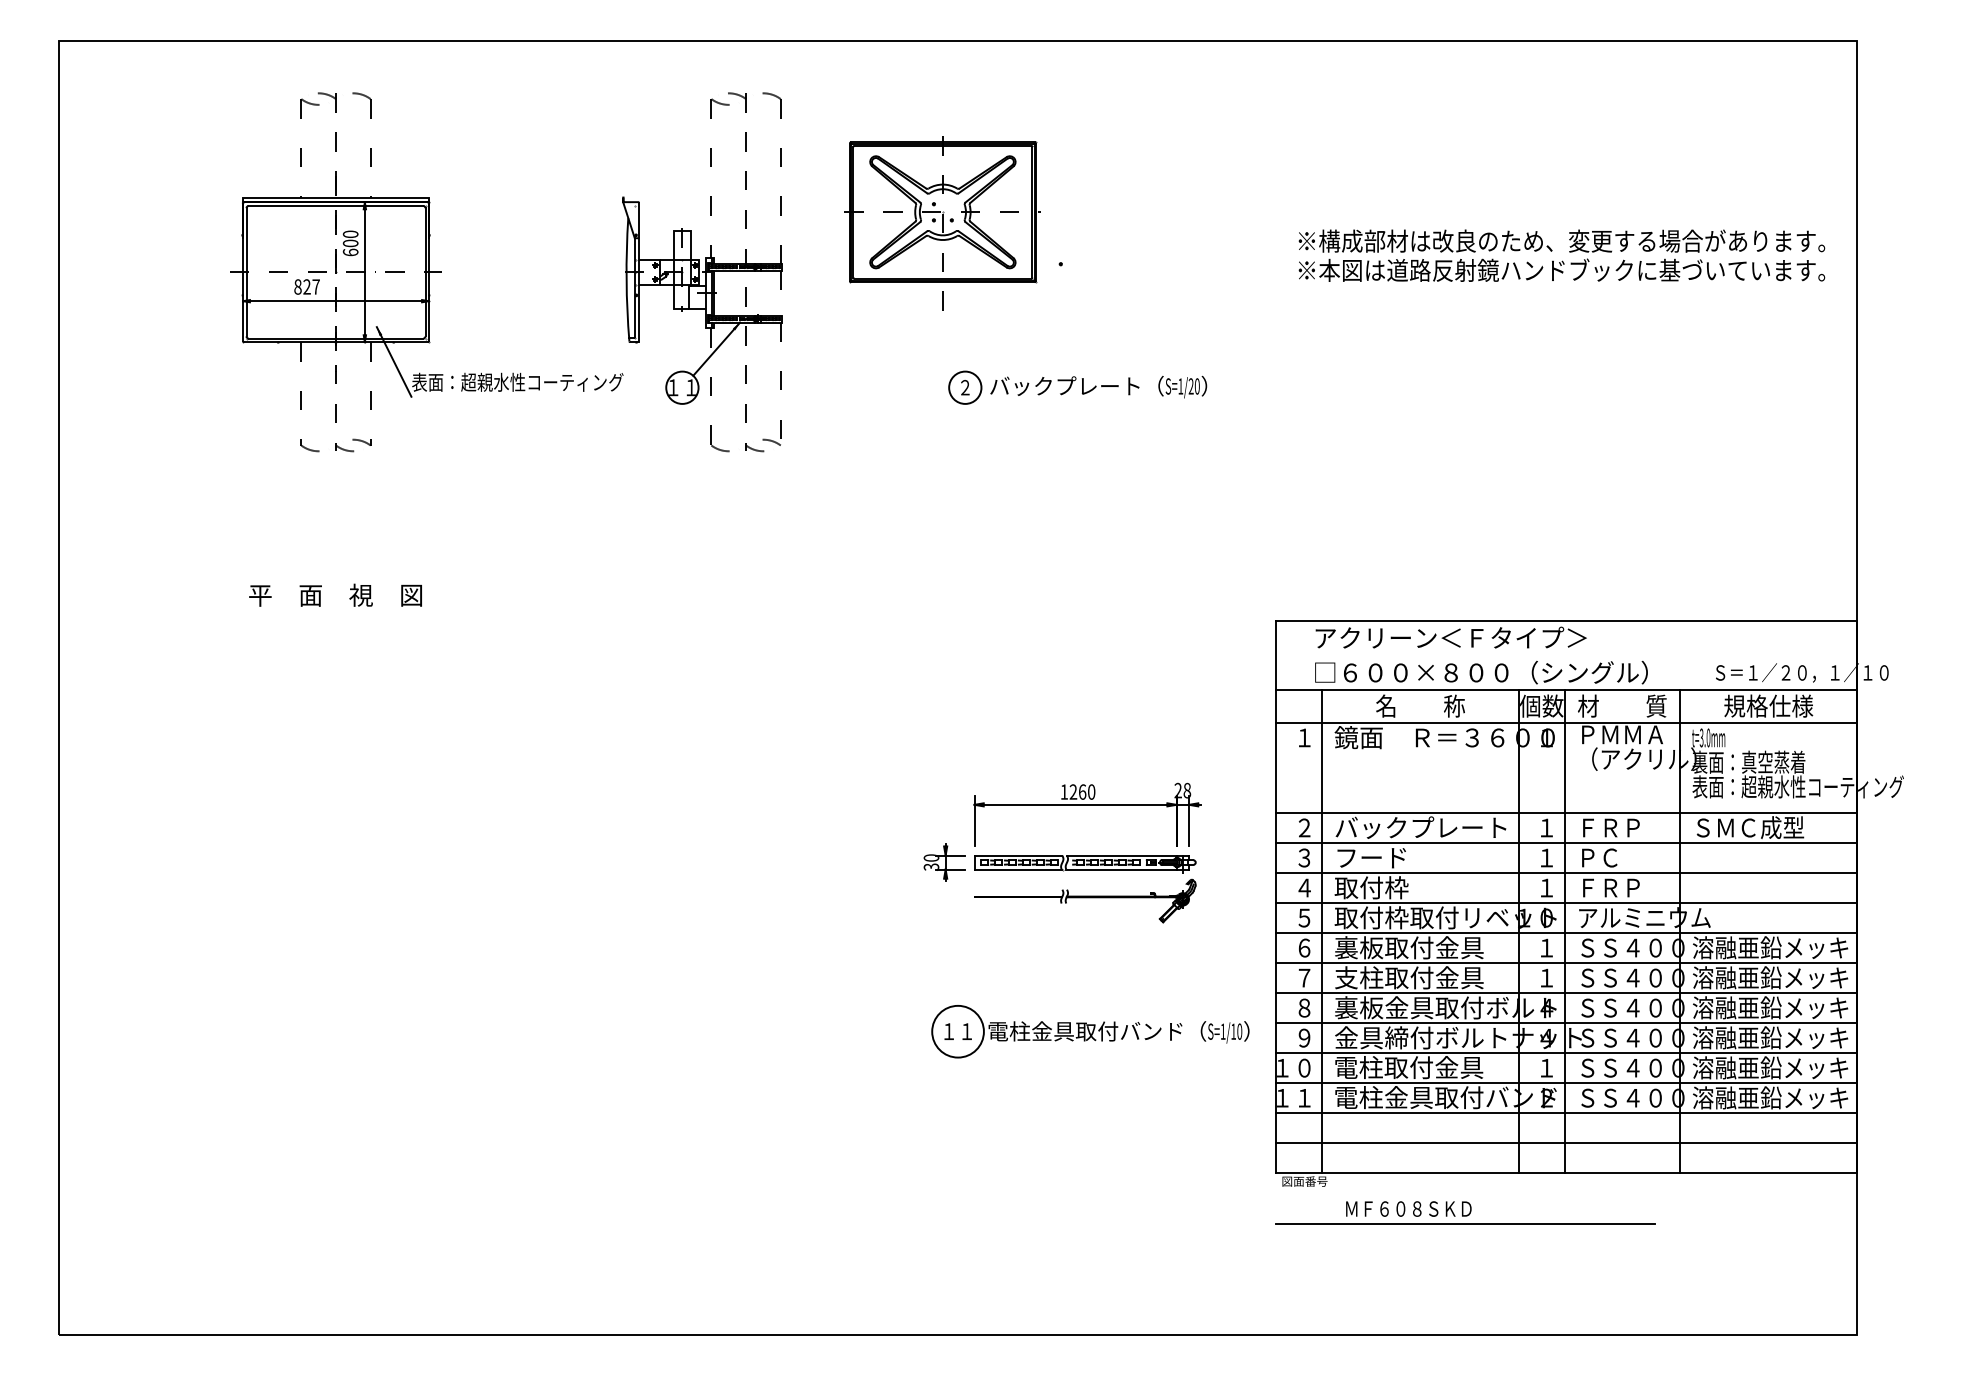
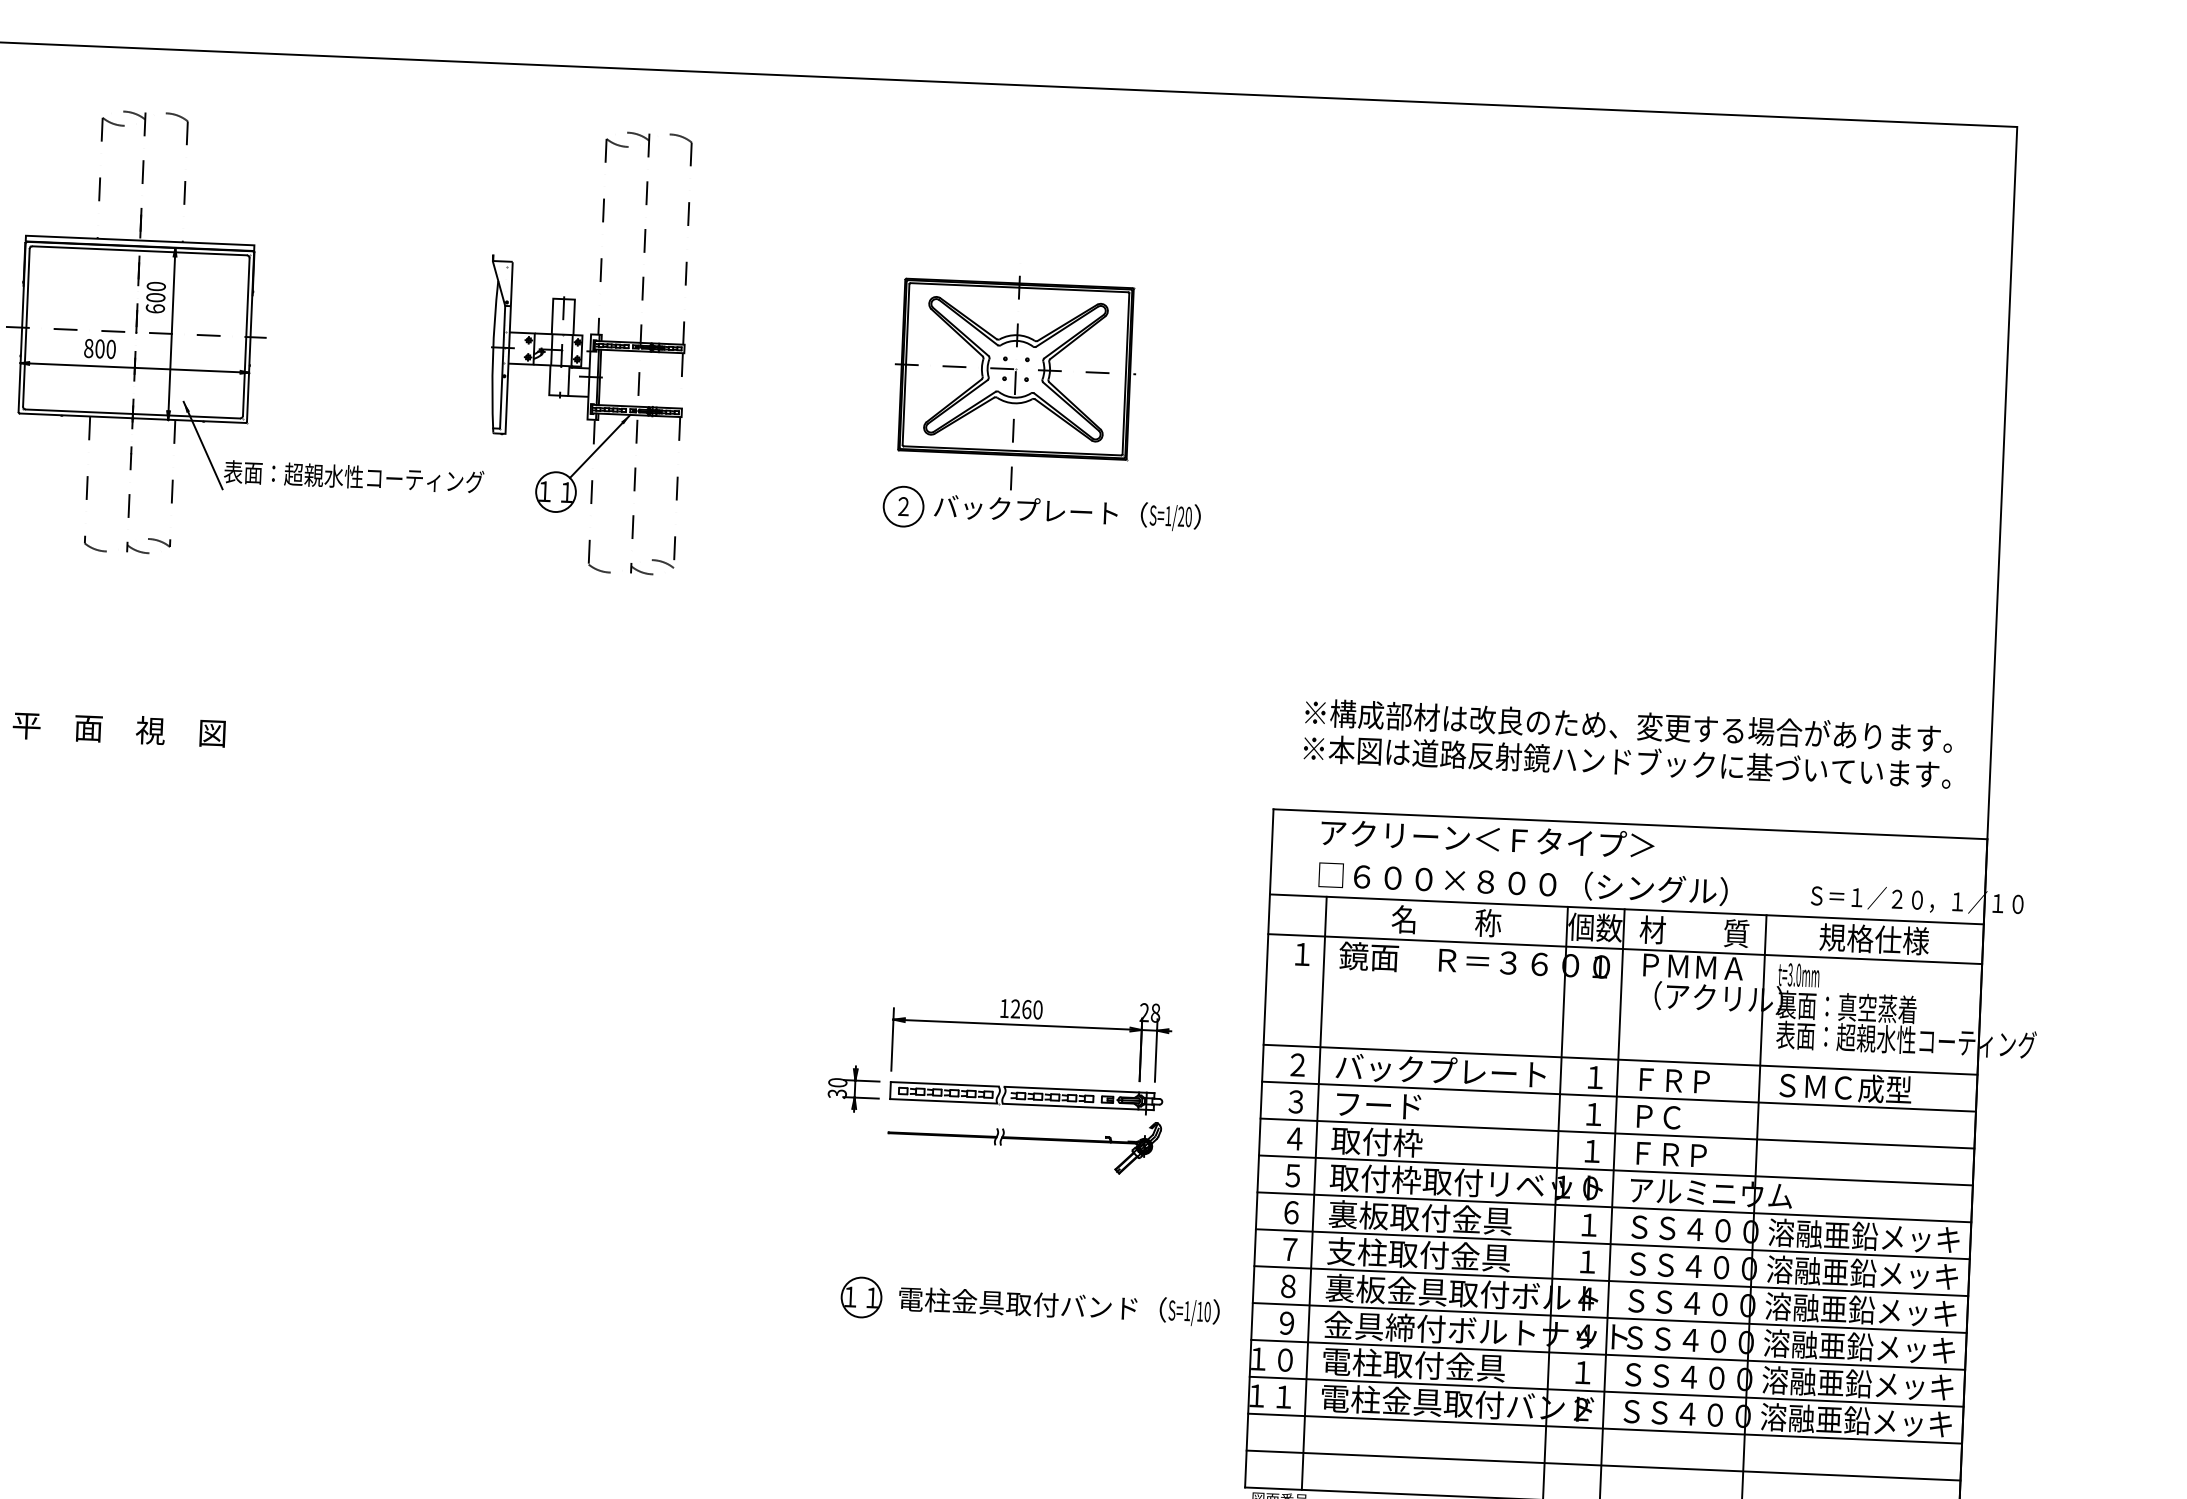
part: (942, 223) -> (1014, 383), moved
text: (1561, 255) -> (1627, 743), moved
text: (311, 286) -> (105, 348), 827 -> 800
circle: (957, 1031) -> (860, 1297), size x0.62

